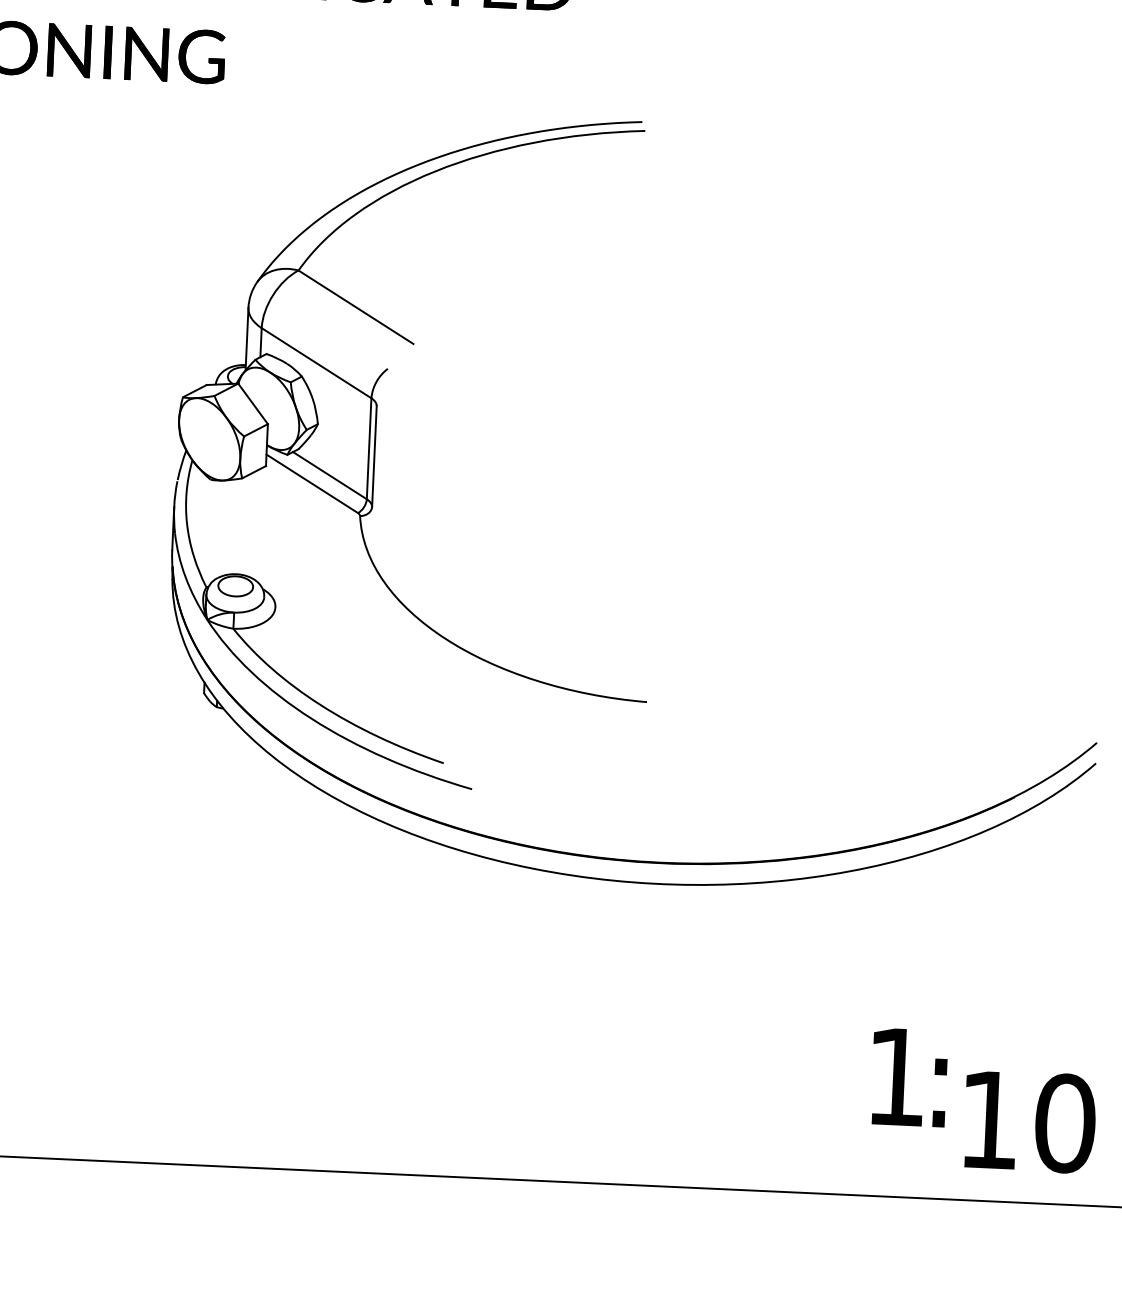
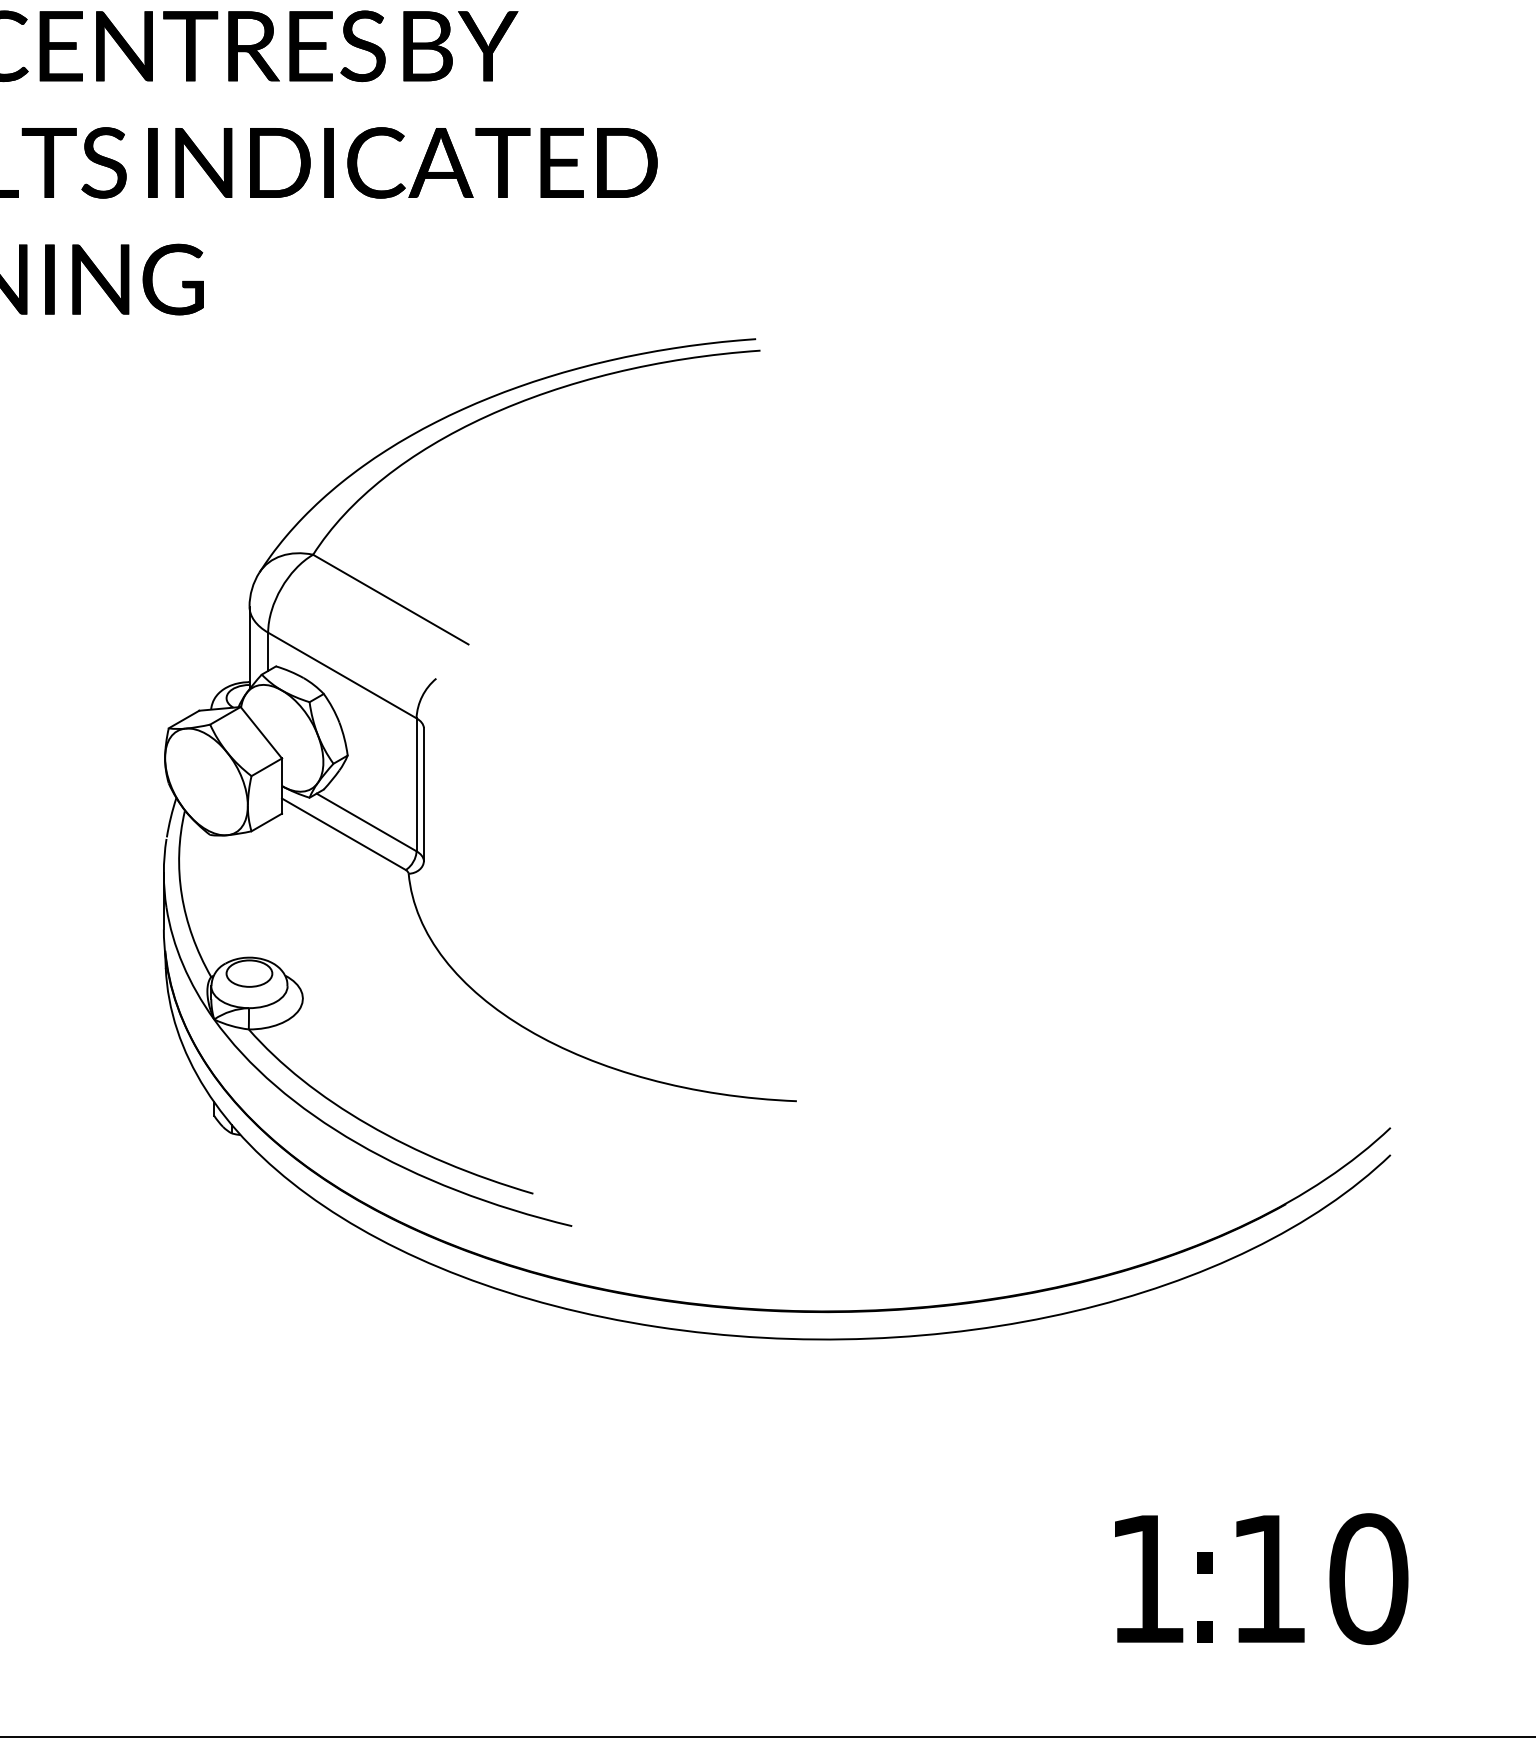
text: (1030, 1121) -> (1322, 1578), moved

